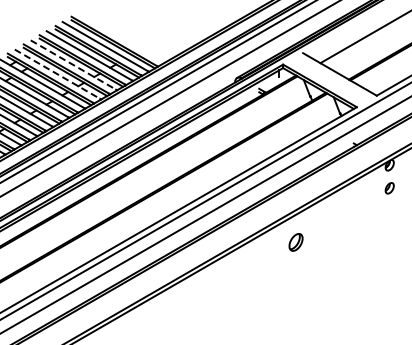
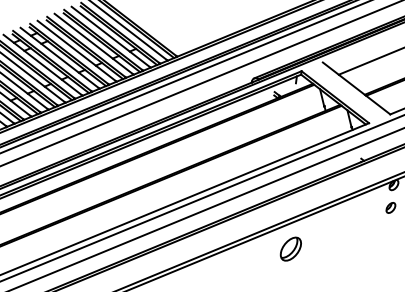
line: (73, 65) -> (93, 44), dashed -> solid
line: (57, 74) -> (76, 51), dashed -> solid
part: (295, 242) -> (290, 249), size x1.43

